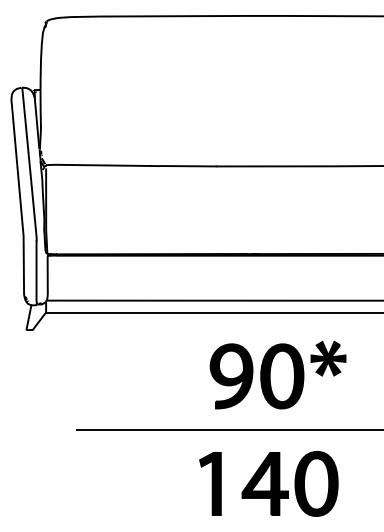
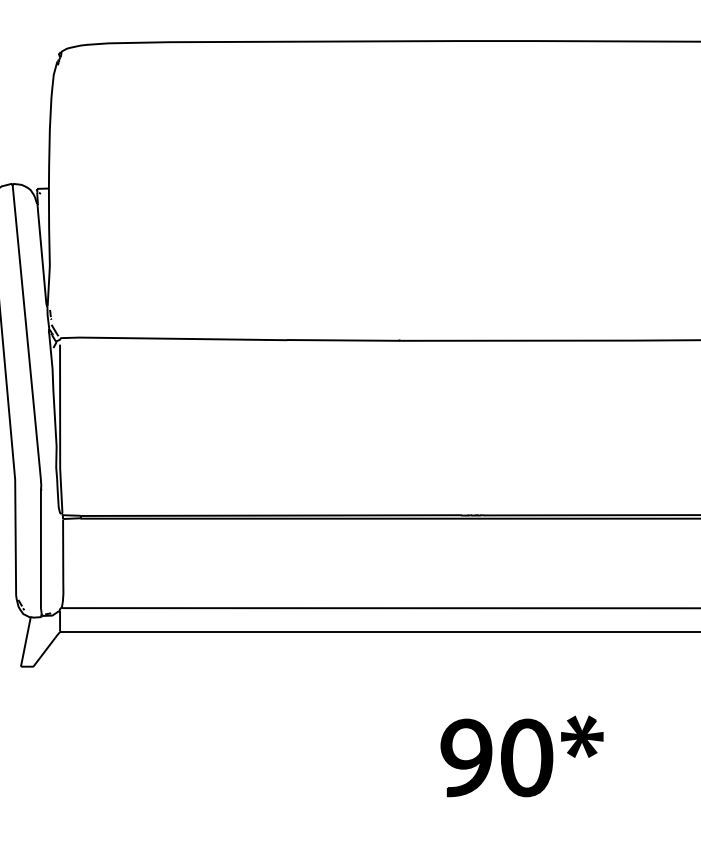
part: (277, 374) -> (520, 755), size x0.6

